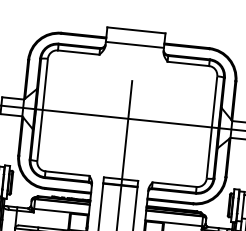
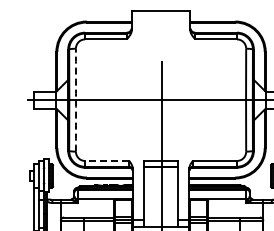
line: (134, 45) -> (160, 26), removed
arc: (43, 110) -> (76, 100), solid -> dashed
line: (66, 173) -> (106, 160), solid -> dashed

